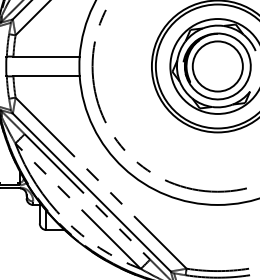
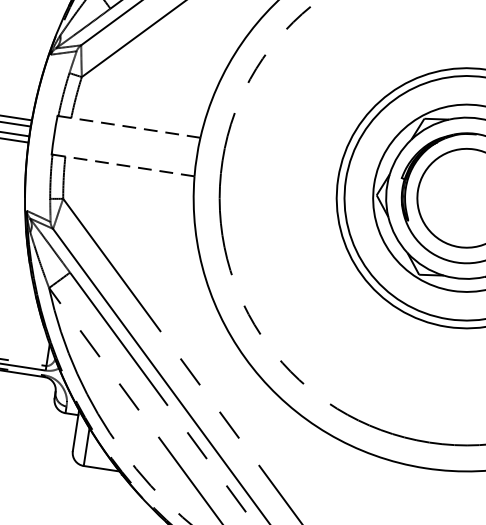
line: (46, 56) -> (135, 127), solid -> dashed
line: (46, 76) -> (129, 166), solid -> dashed

